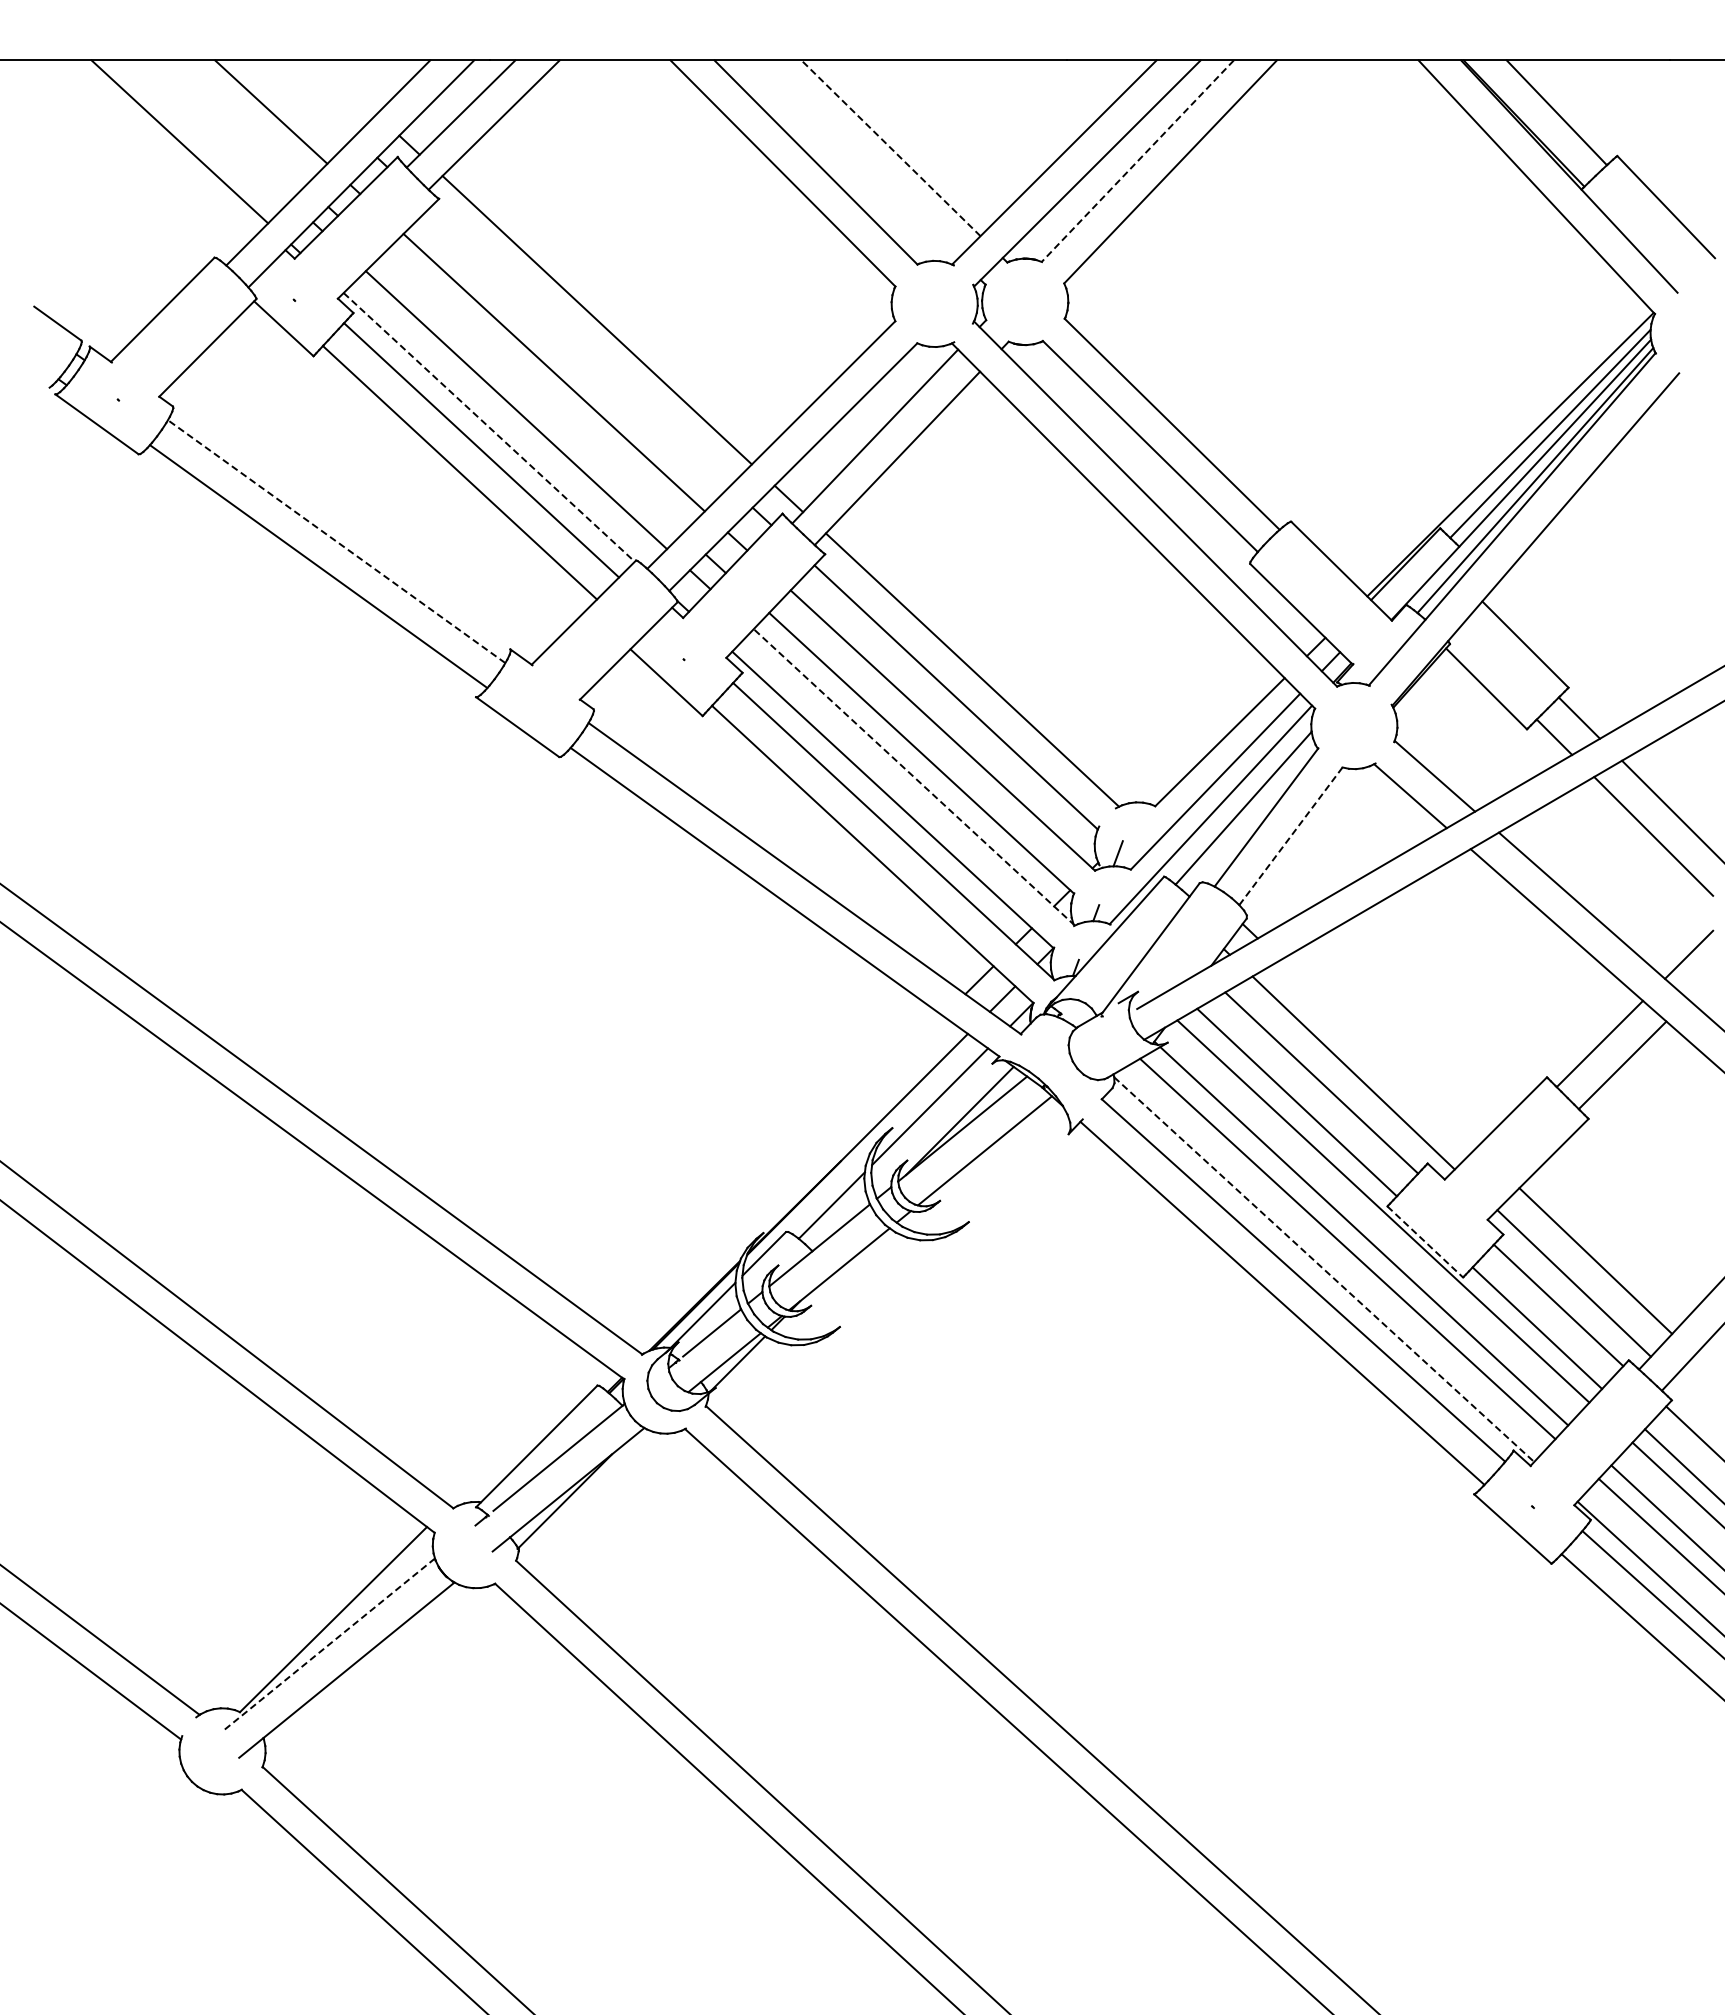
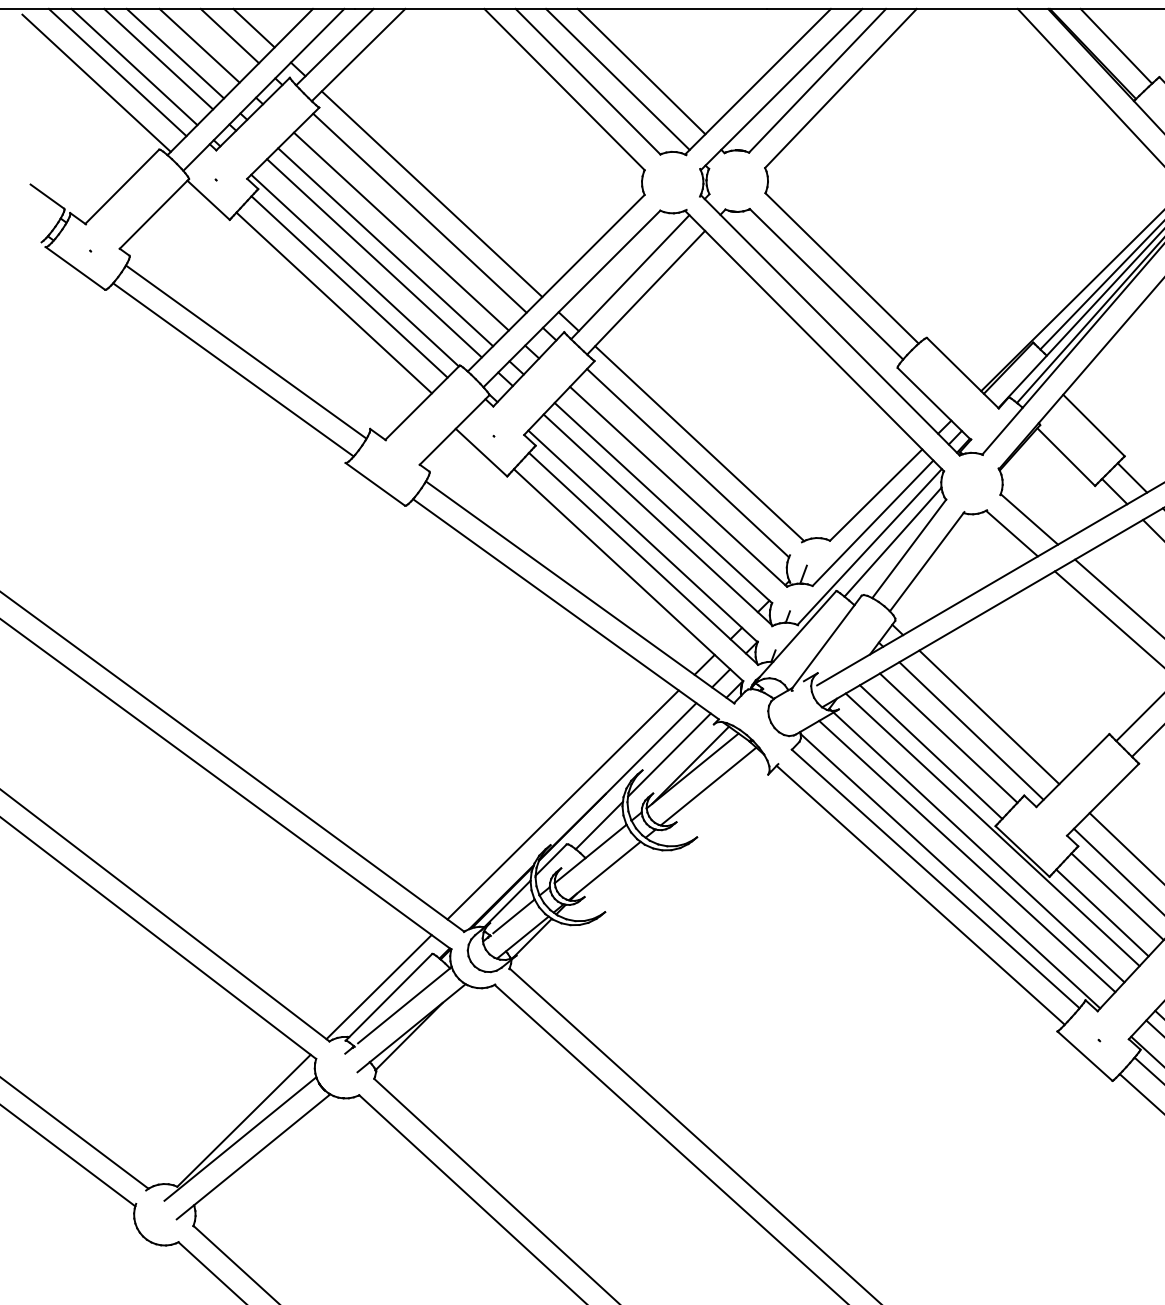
line: (347, 87) -> (253, 28), added
line: (313, 98) -> (229, 36), added
line: (237, 122) -> (175, 53), added
line: (213, 130) -> (158, 58), added
line: (890, 147) -> (641, 71), dashed -> solid
line: (155, 149) -> (117, 72), added
line: (857, 159) -> (617, 79), added
line: (1137, 161) -> (817, 81), dashed -> solid
line: (126, 164) -> (96, 83), added
line: (579, 346) -> (419, 212), added
line: (531, 394) -> (385, 247), added
line: (489, 427) -> (355, 270), dashed -> solid
line: (336, 541) -> (246, 352), dashed -> solid
line: (914, 777) -> (658, 520), dashed -> solid
line: (1291, 835) -> (927, 561), dashed -> solid
line: (1378, 1053) -> (989, 717), added
line: (780, 1176) -> (562, 804), added
line: (1425, 1241) -> (1022, 851), dashed -> solid
line: (1324, 1269) -> (950, 871), dashed -> solid
line: (522, 1432) -> (378, 987), added
line: (328, 1645) -> (240, 1139), dashed -> solid

